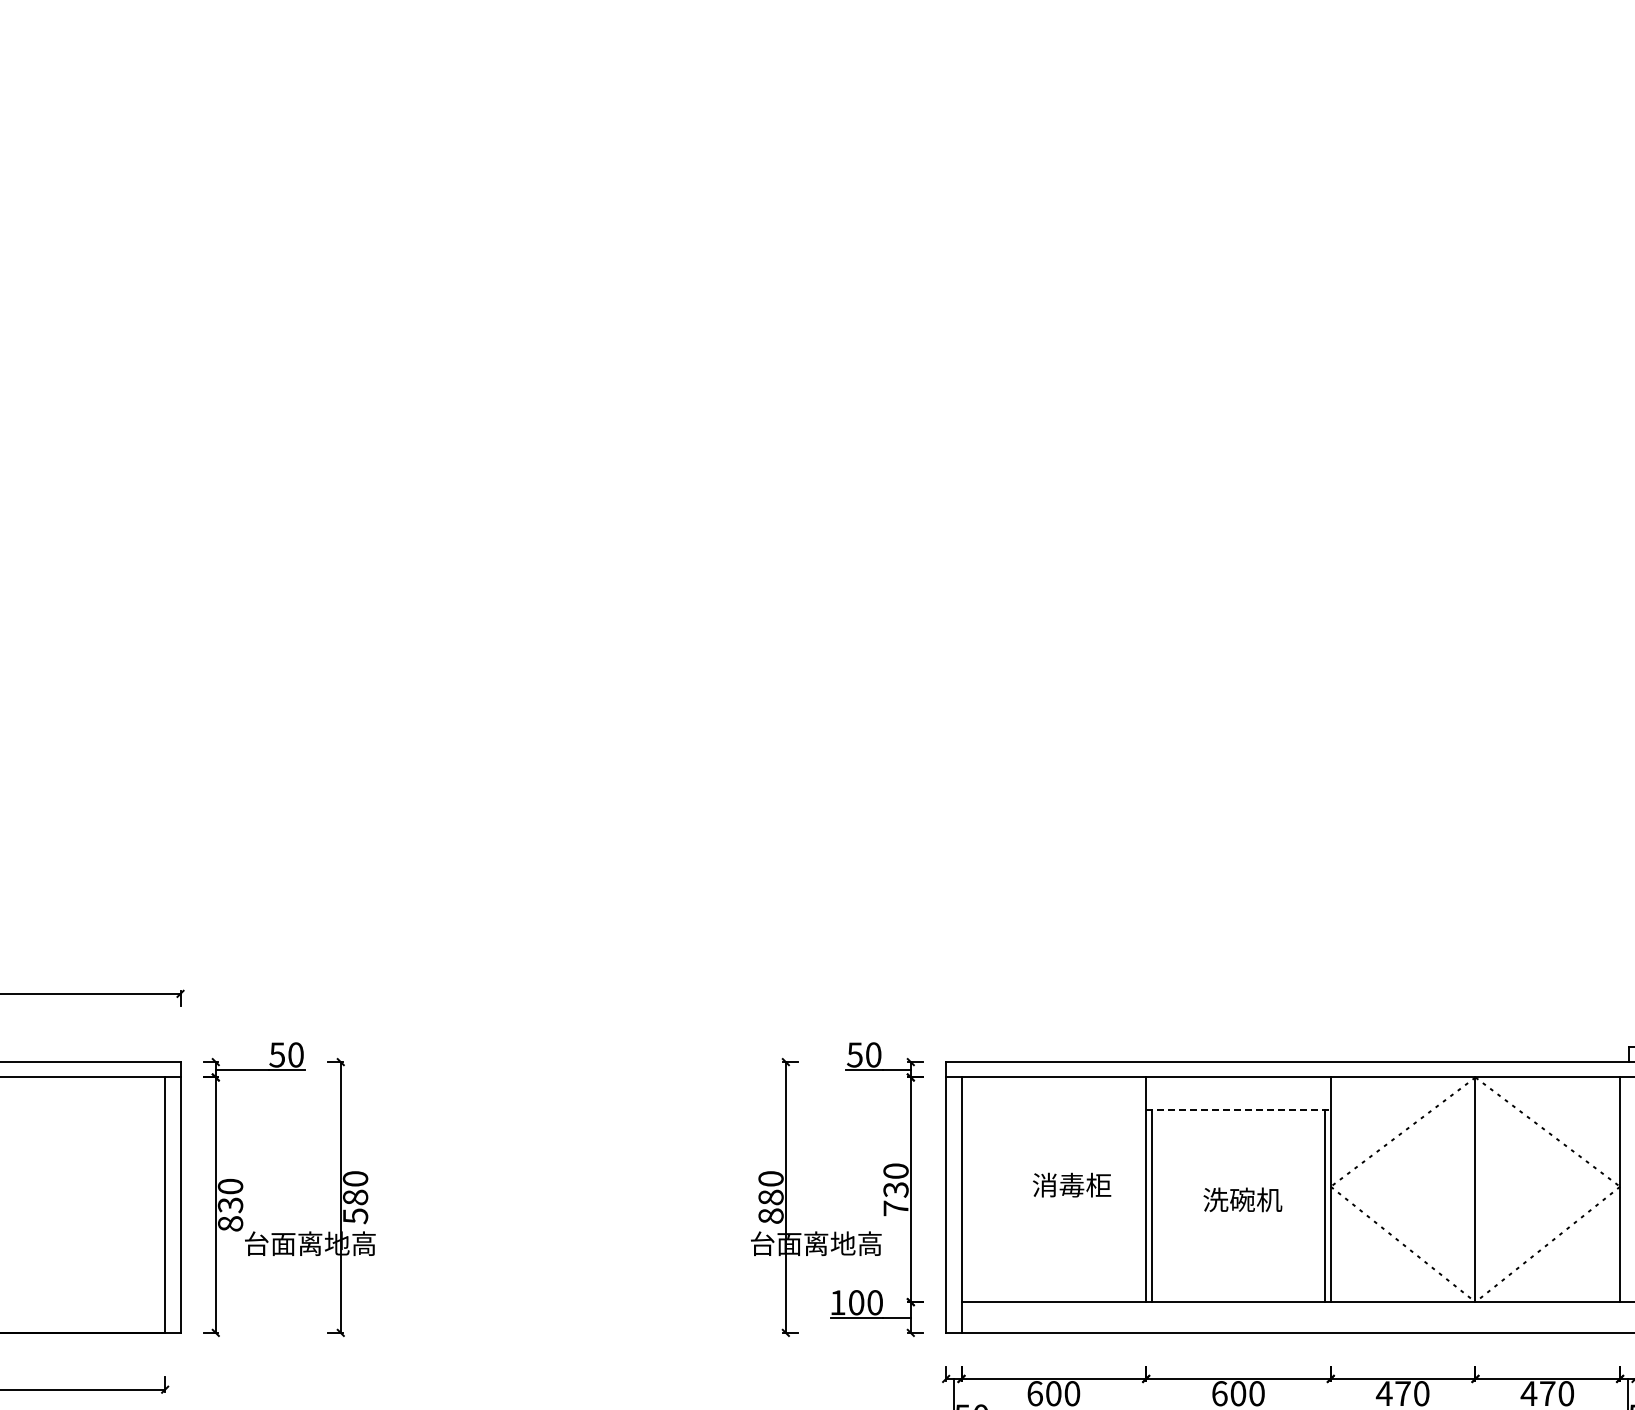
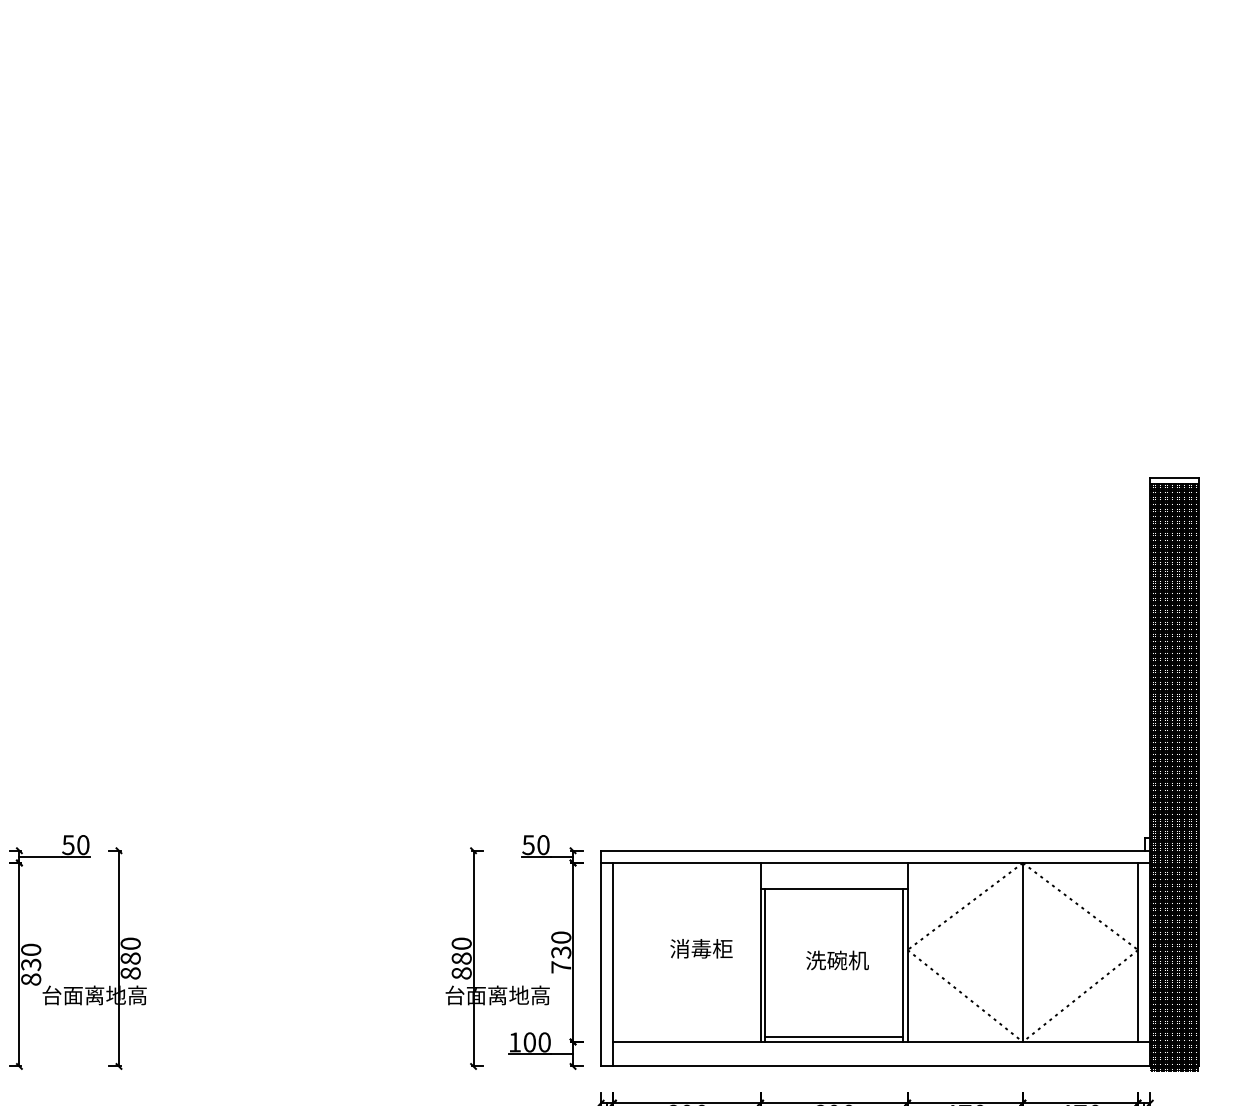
line: (1238, 1109) -> (834, 888), dashed -> solid
text: (355, 1216) -> (130, 973), 580 -> 880
line: (1238, 1295) -> (834, 1036), added

